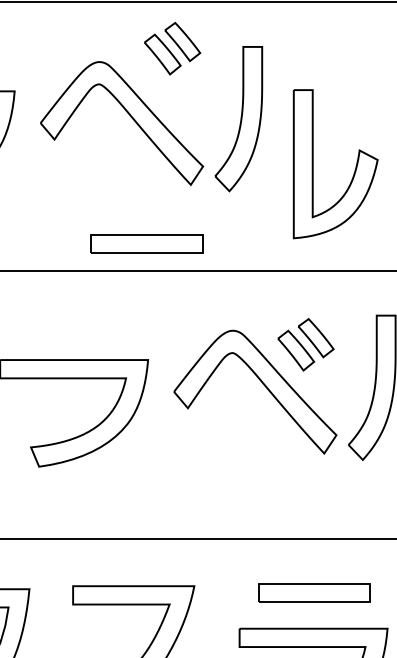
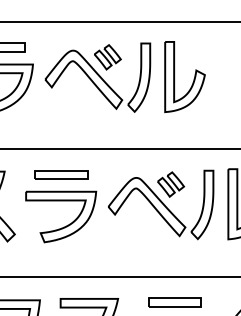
part: (171, 49) -> (107, 57), moved
part: (353, 169) -> (193, 79), moved
part: (146, 243) -> (61, 174), moved

